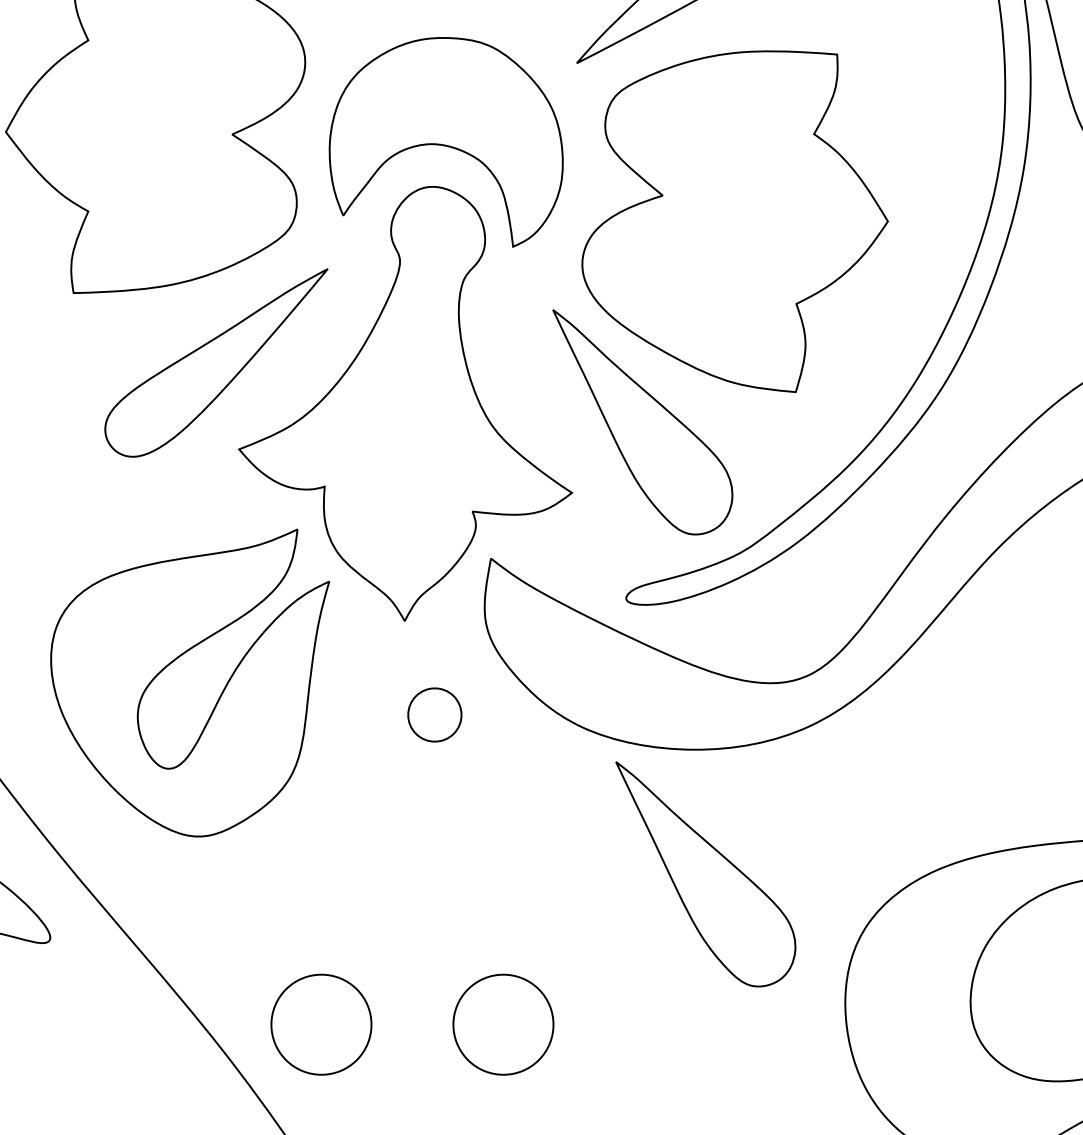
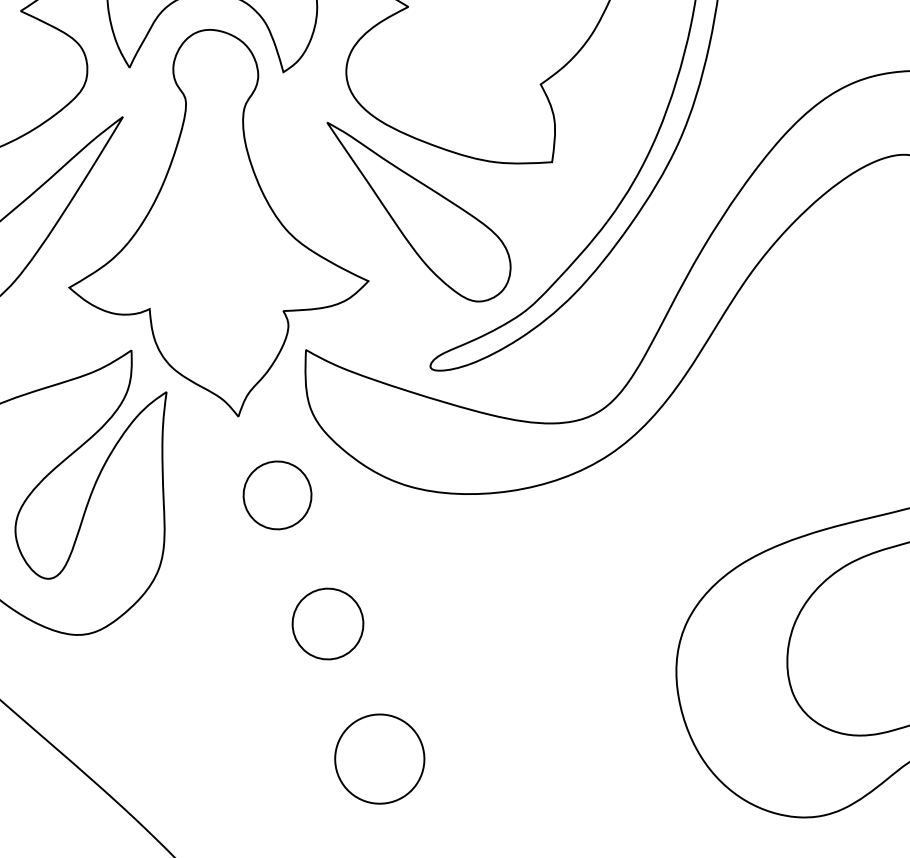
part: (434, 714) -> (277, 495), size x1.43
part: (468, 865) -> (327, 623), added
part: (705, 874) -> (537, 599), removed
part: (321, 1024) -> (219, 783), removed

